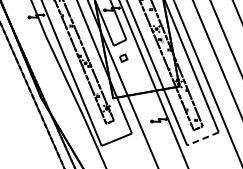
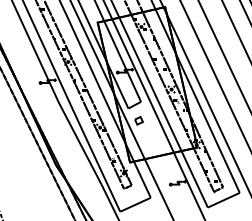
line: (202, 139) -> (223, 200), dashed -> solid

